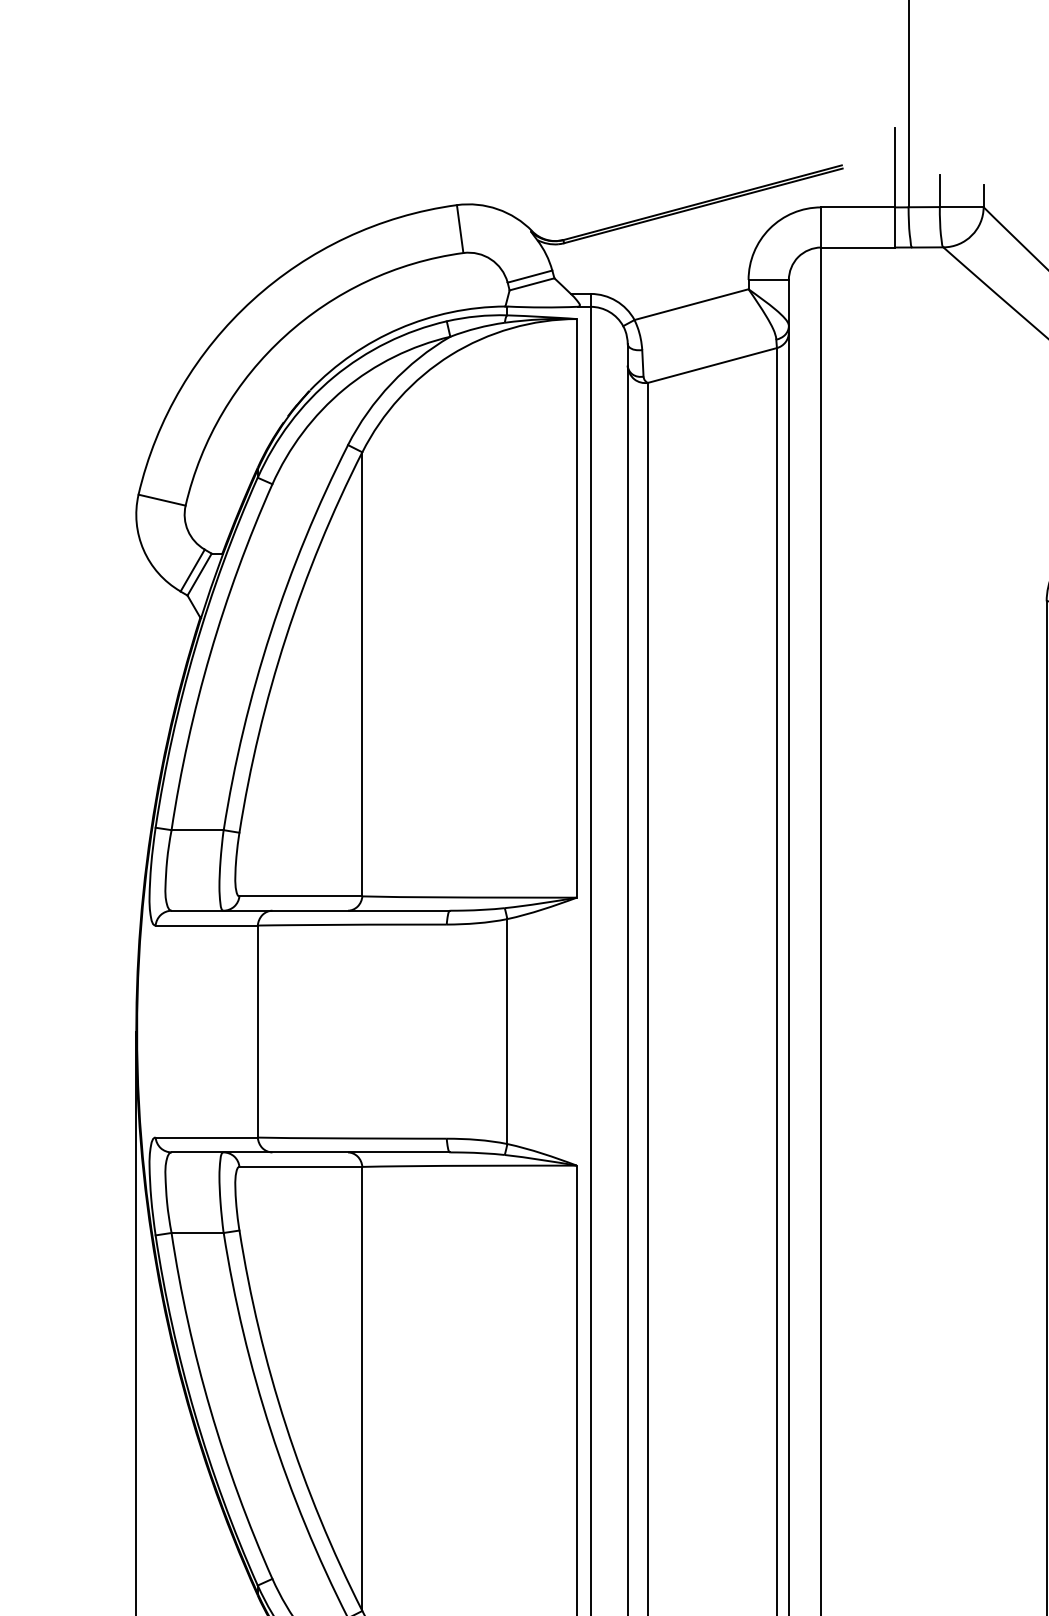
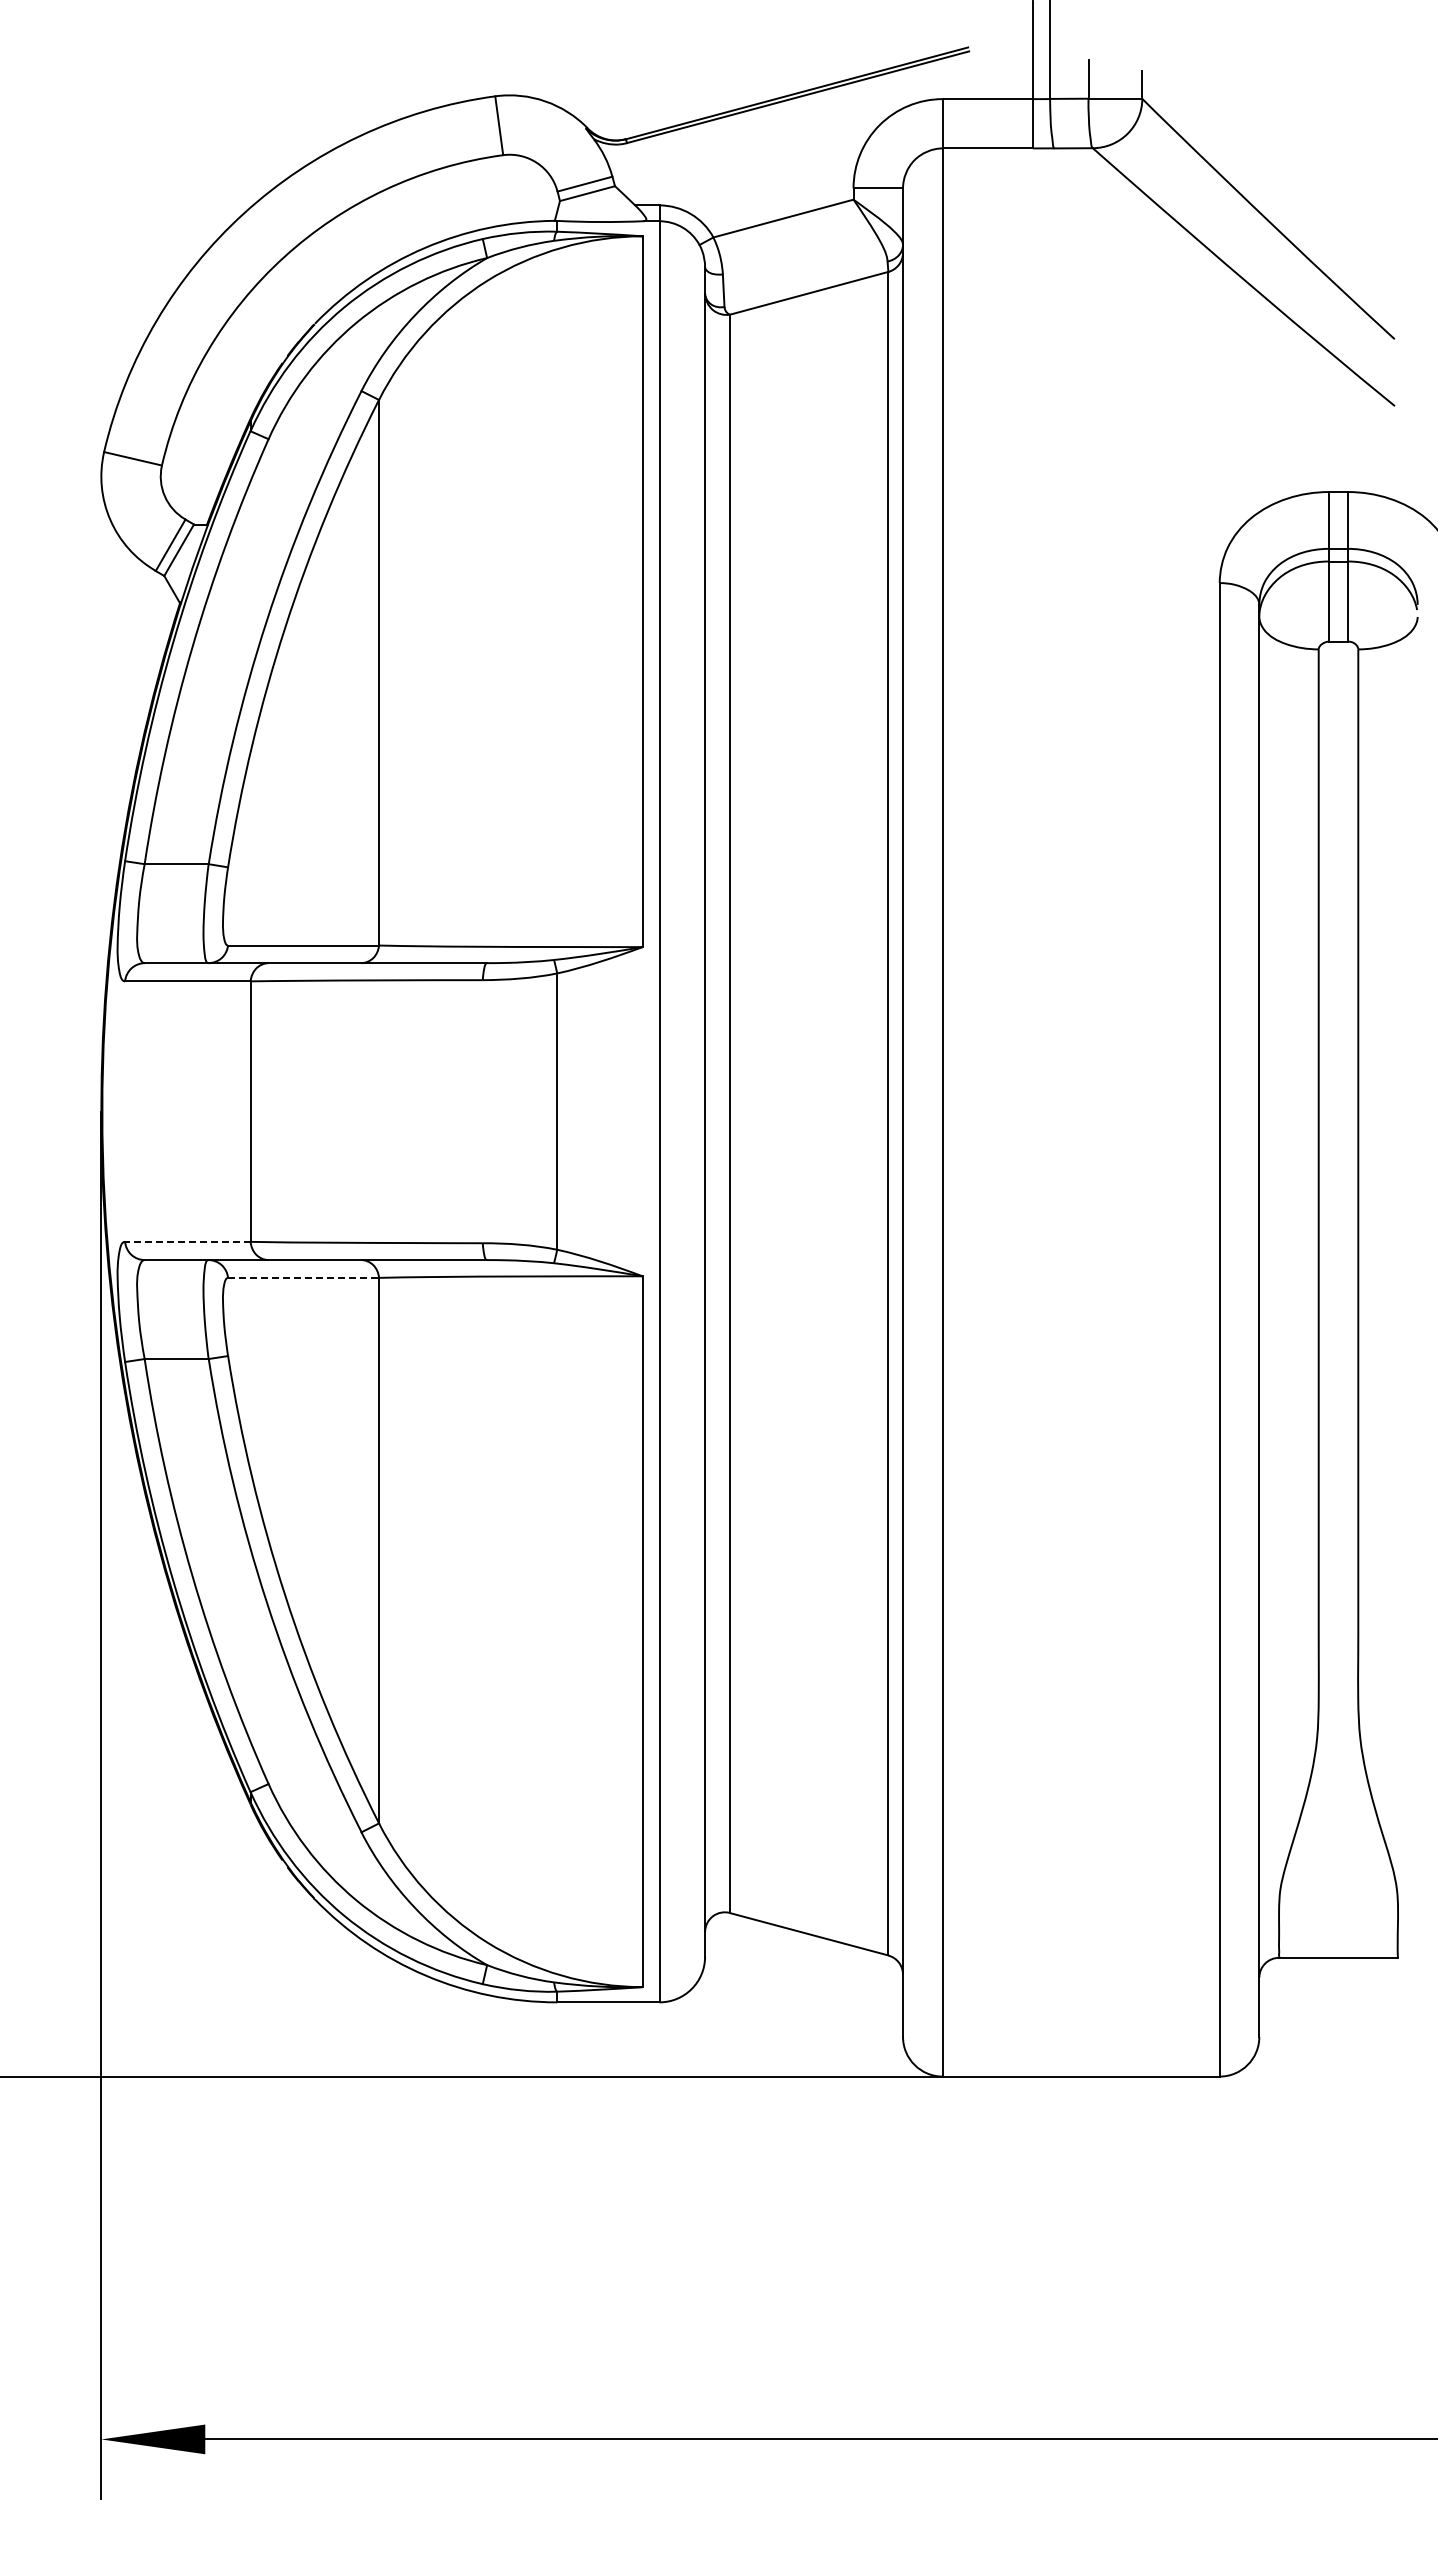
line: (206, 1137) -> (187, 1241), solid -> dashed
line: (300, 1166) -> (303, 1277), solid -> dashed

